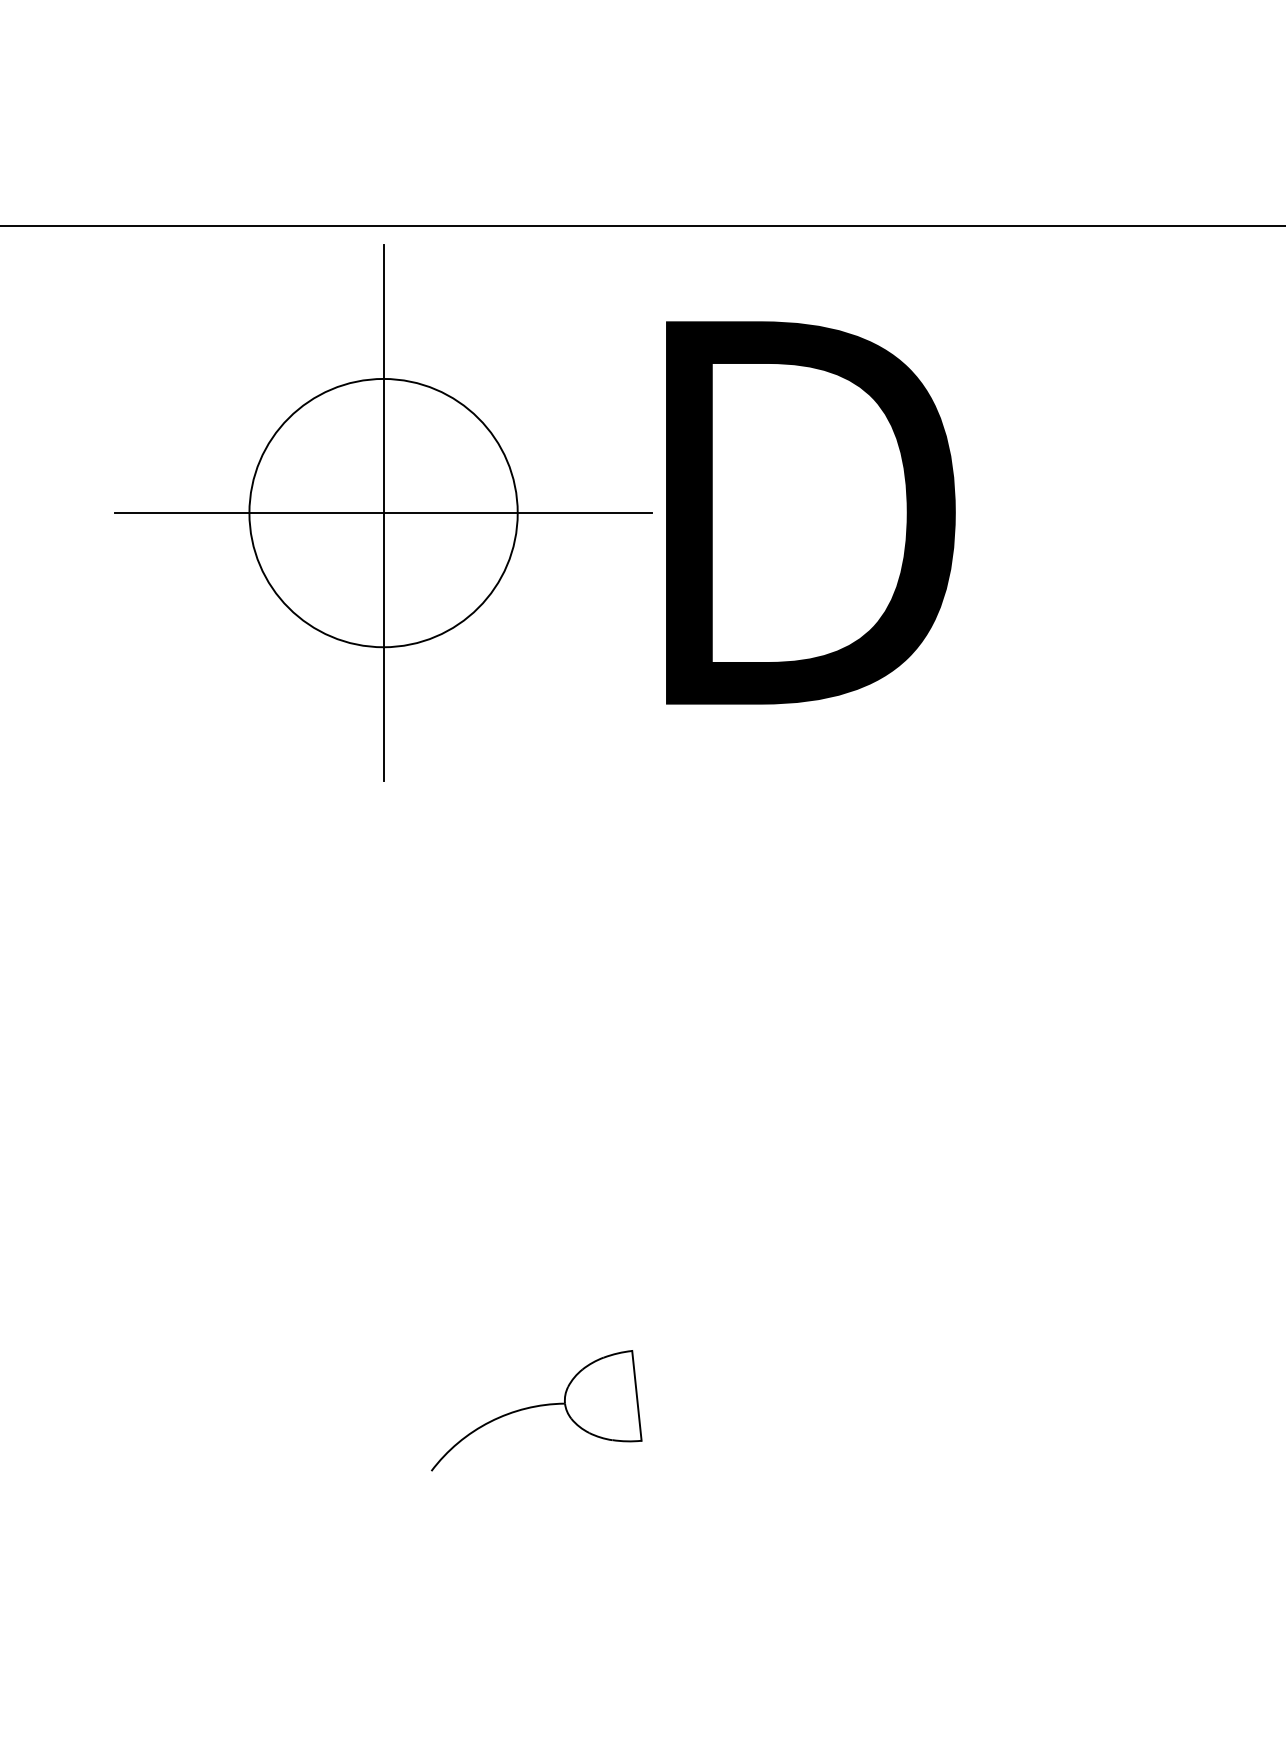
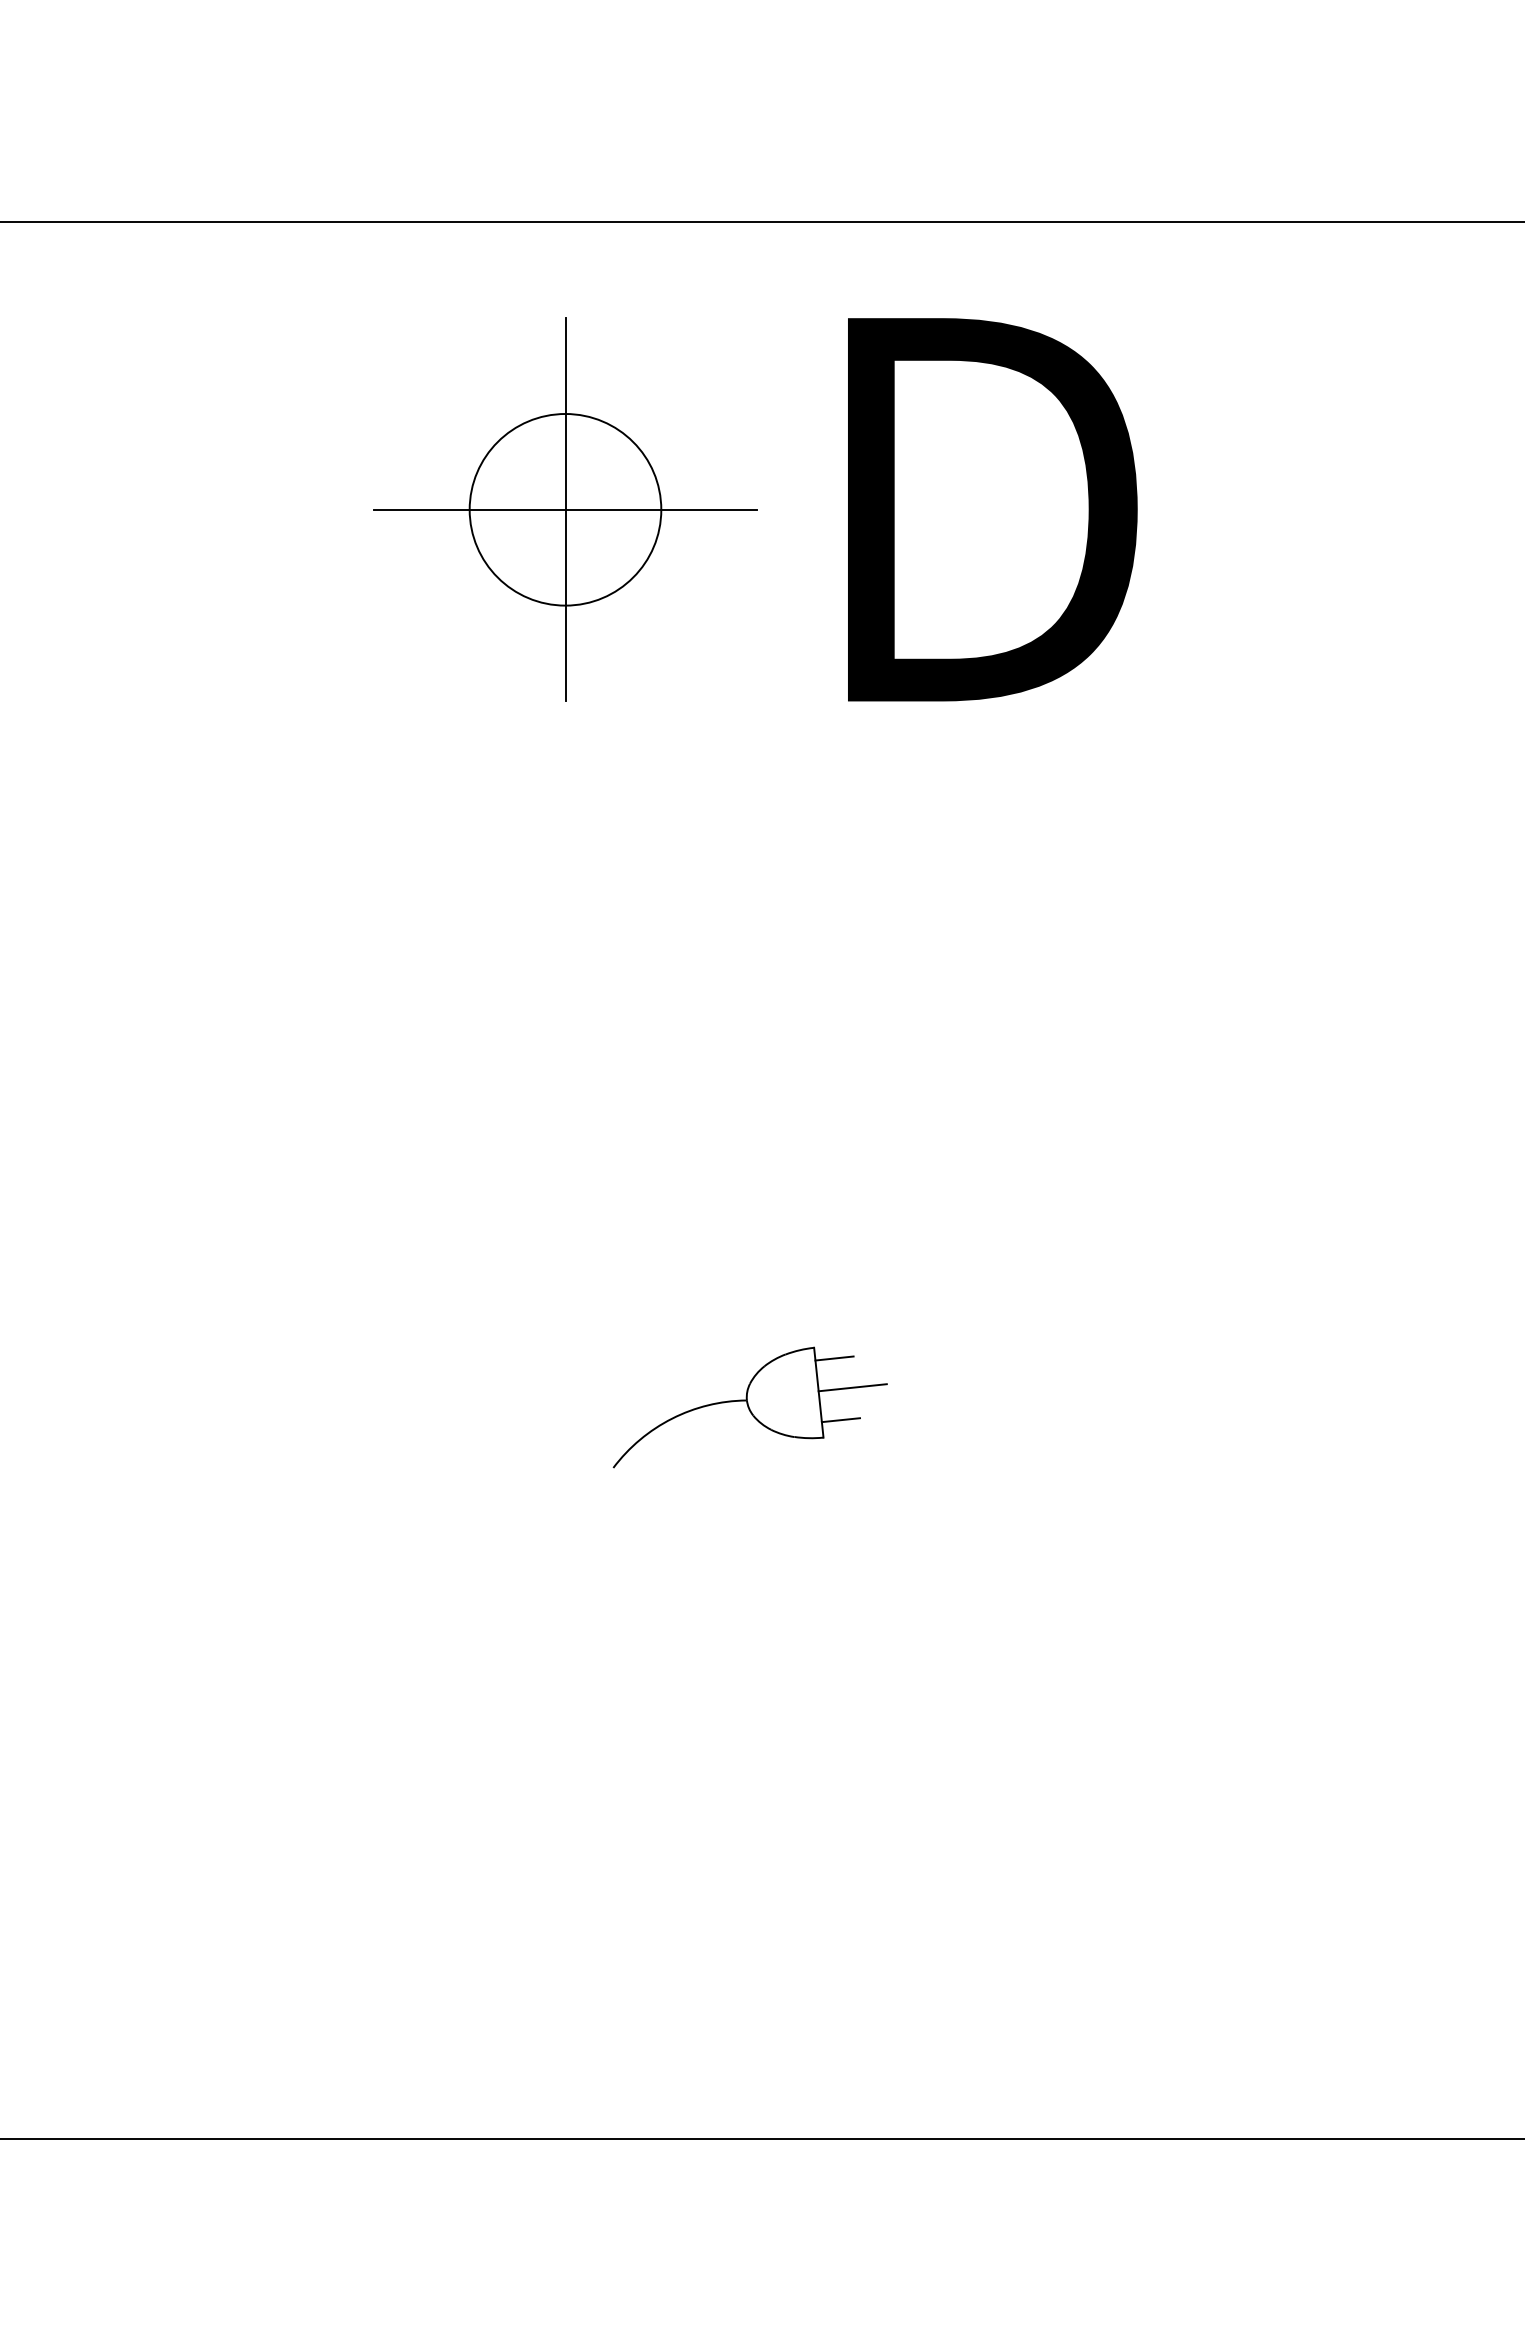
part: (383, 512) -> (565, 509), size x0.71
line: (652, 1361) -> (834, 1358), added
line: (670, 1390) -> (852, 1387), added
line: (658, 1423) -> (840, 1420), added

